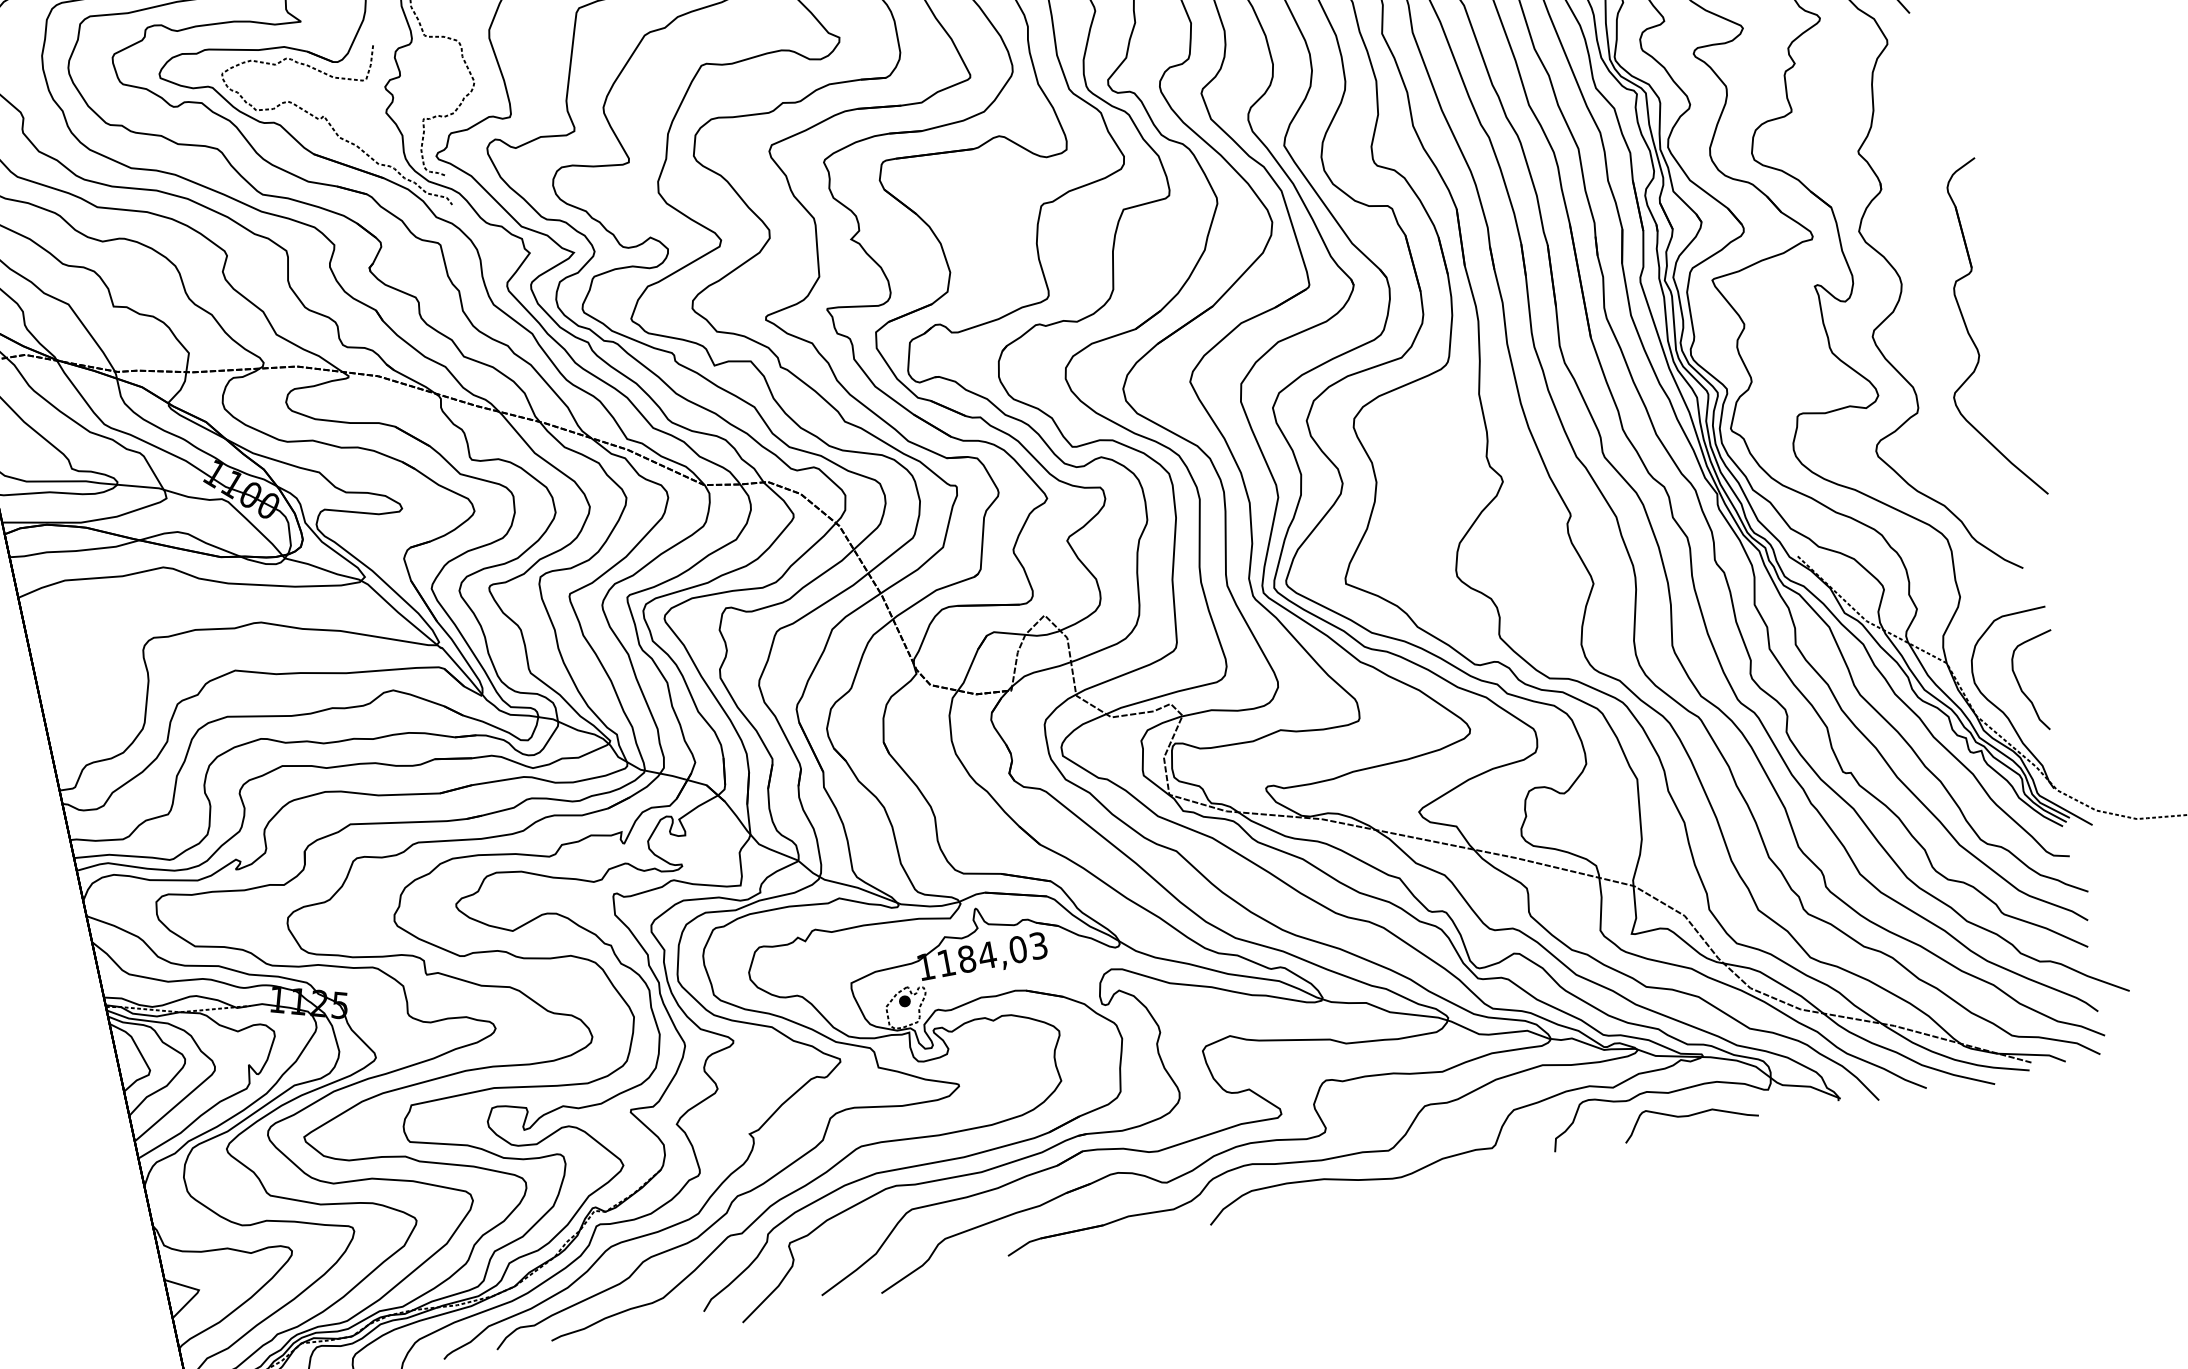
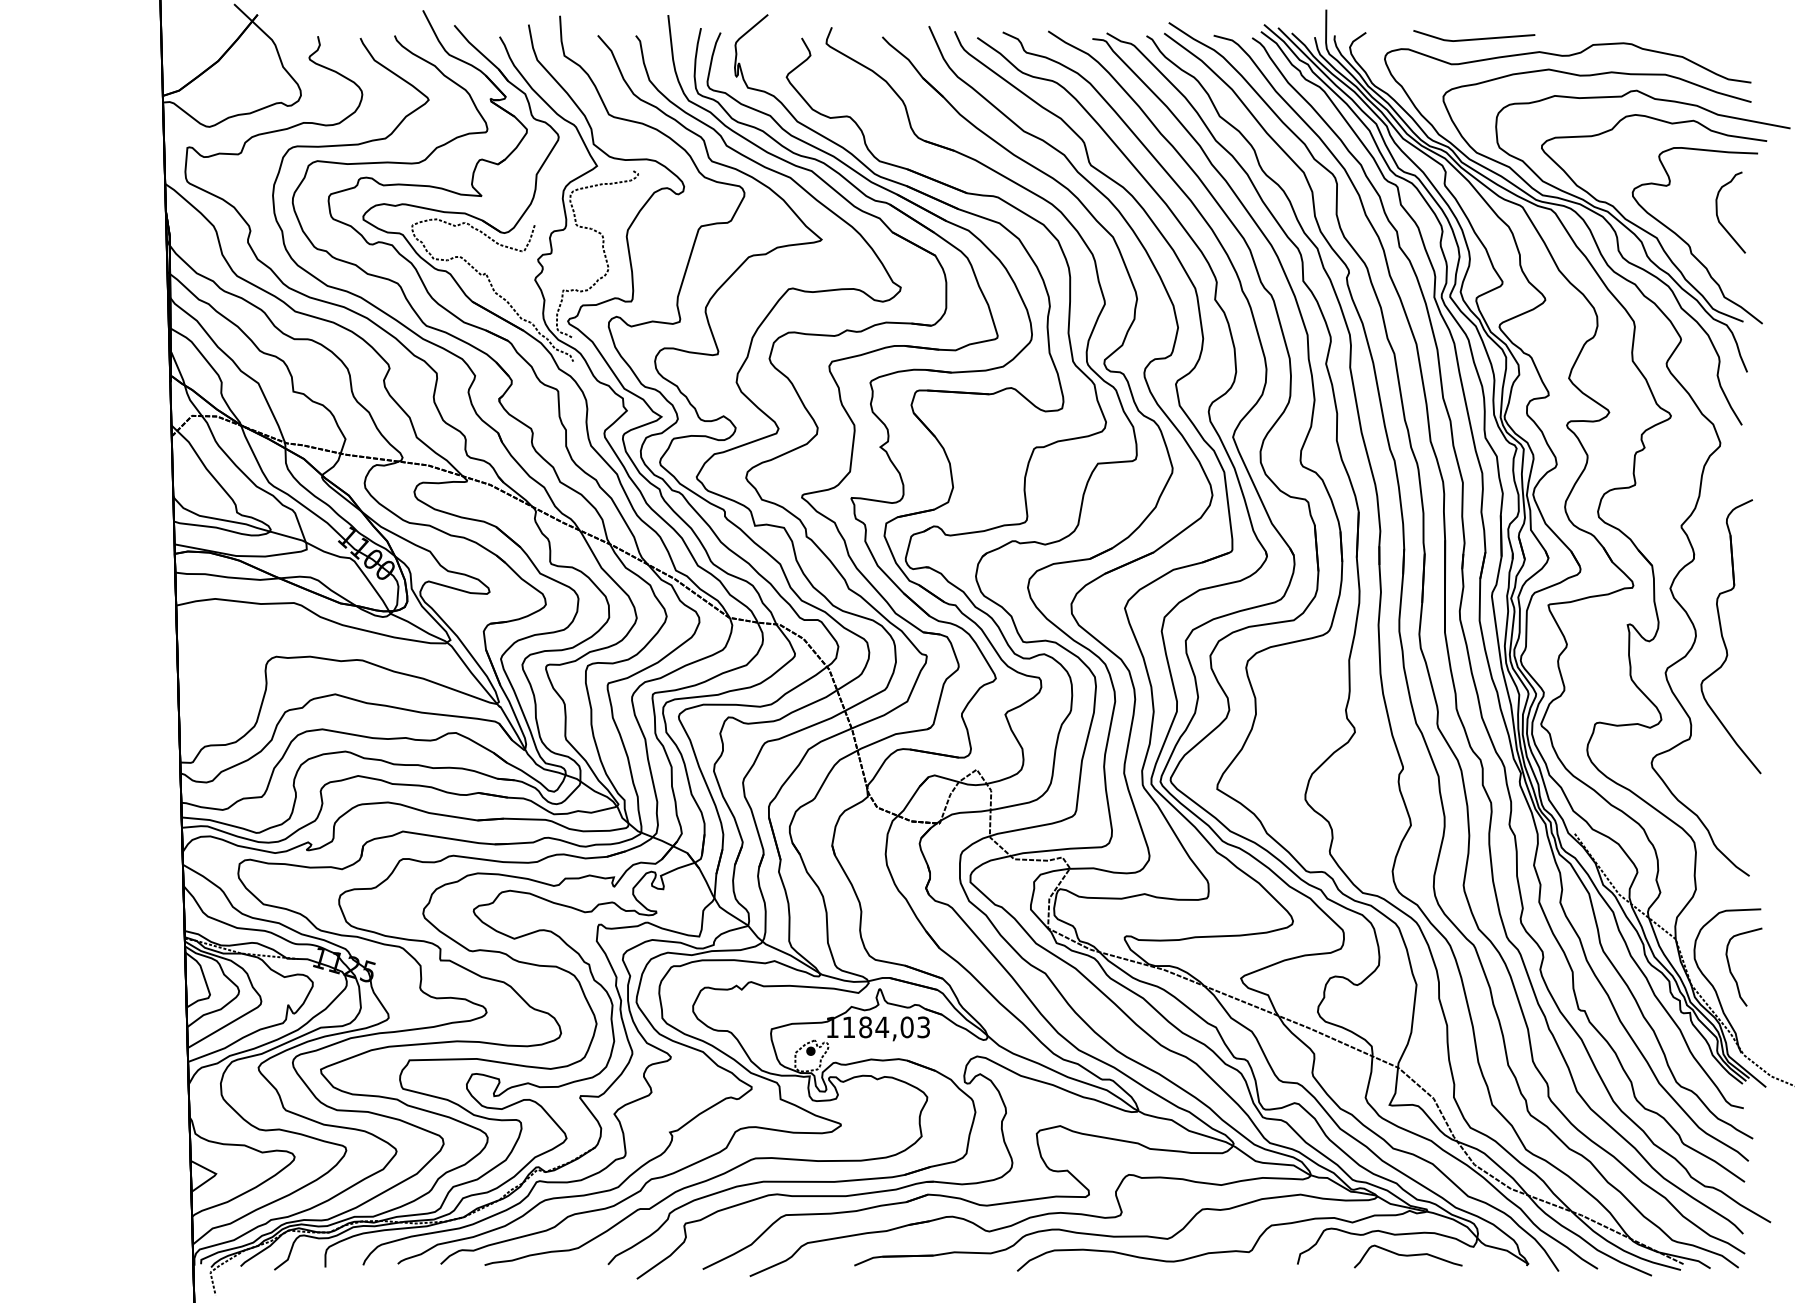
part: (1972, 336) -> (1724, 639), moved

